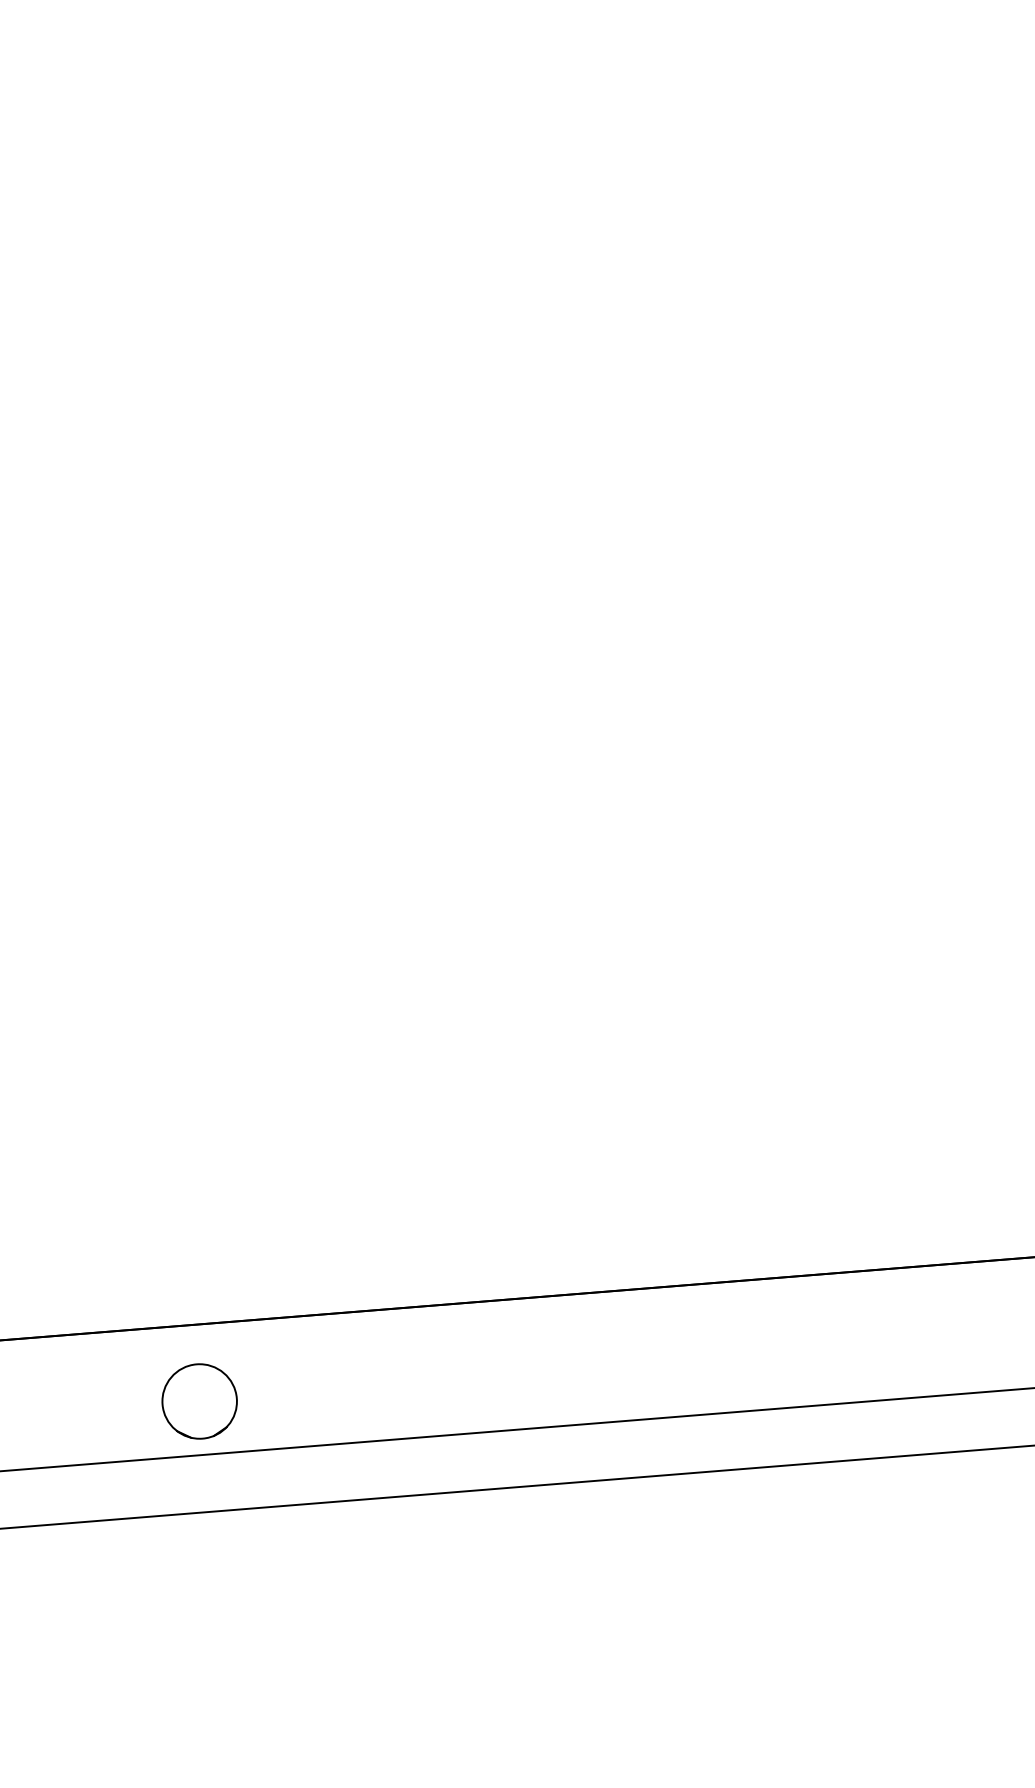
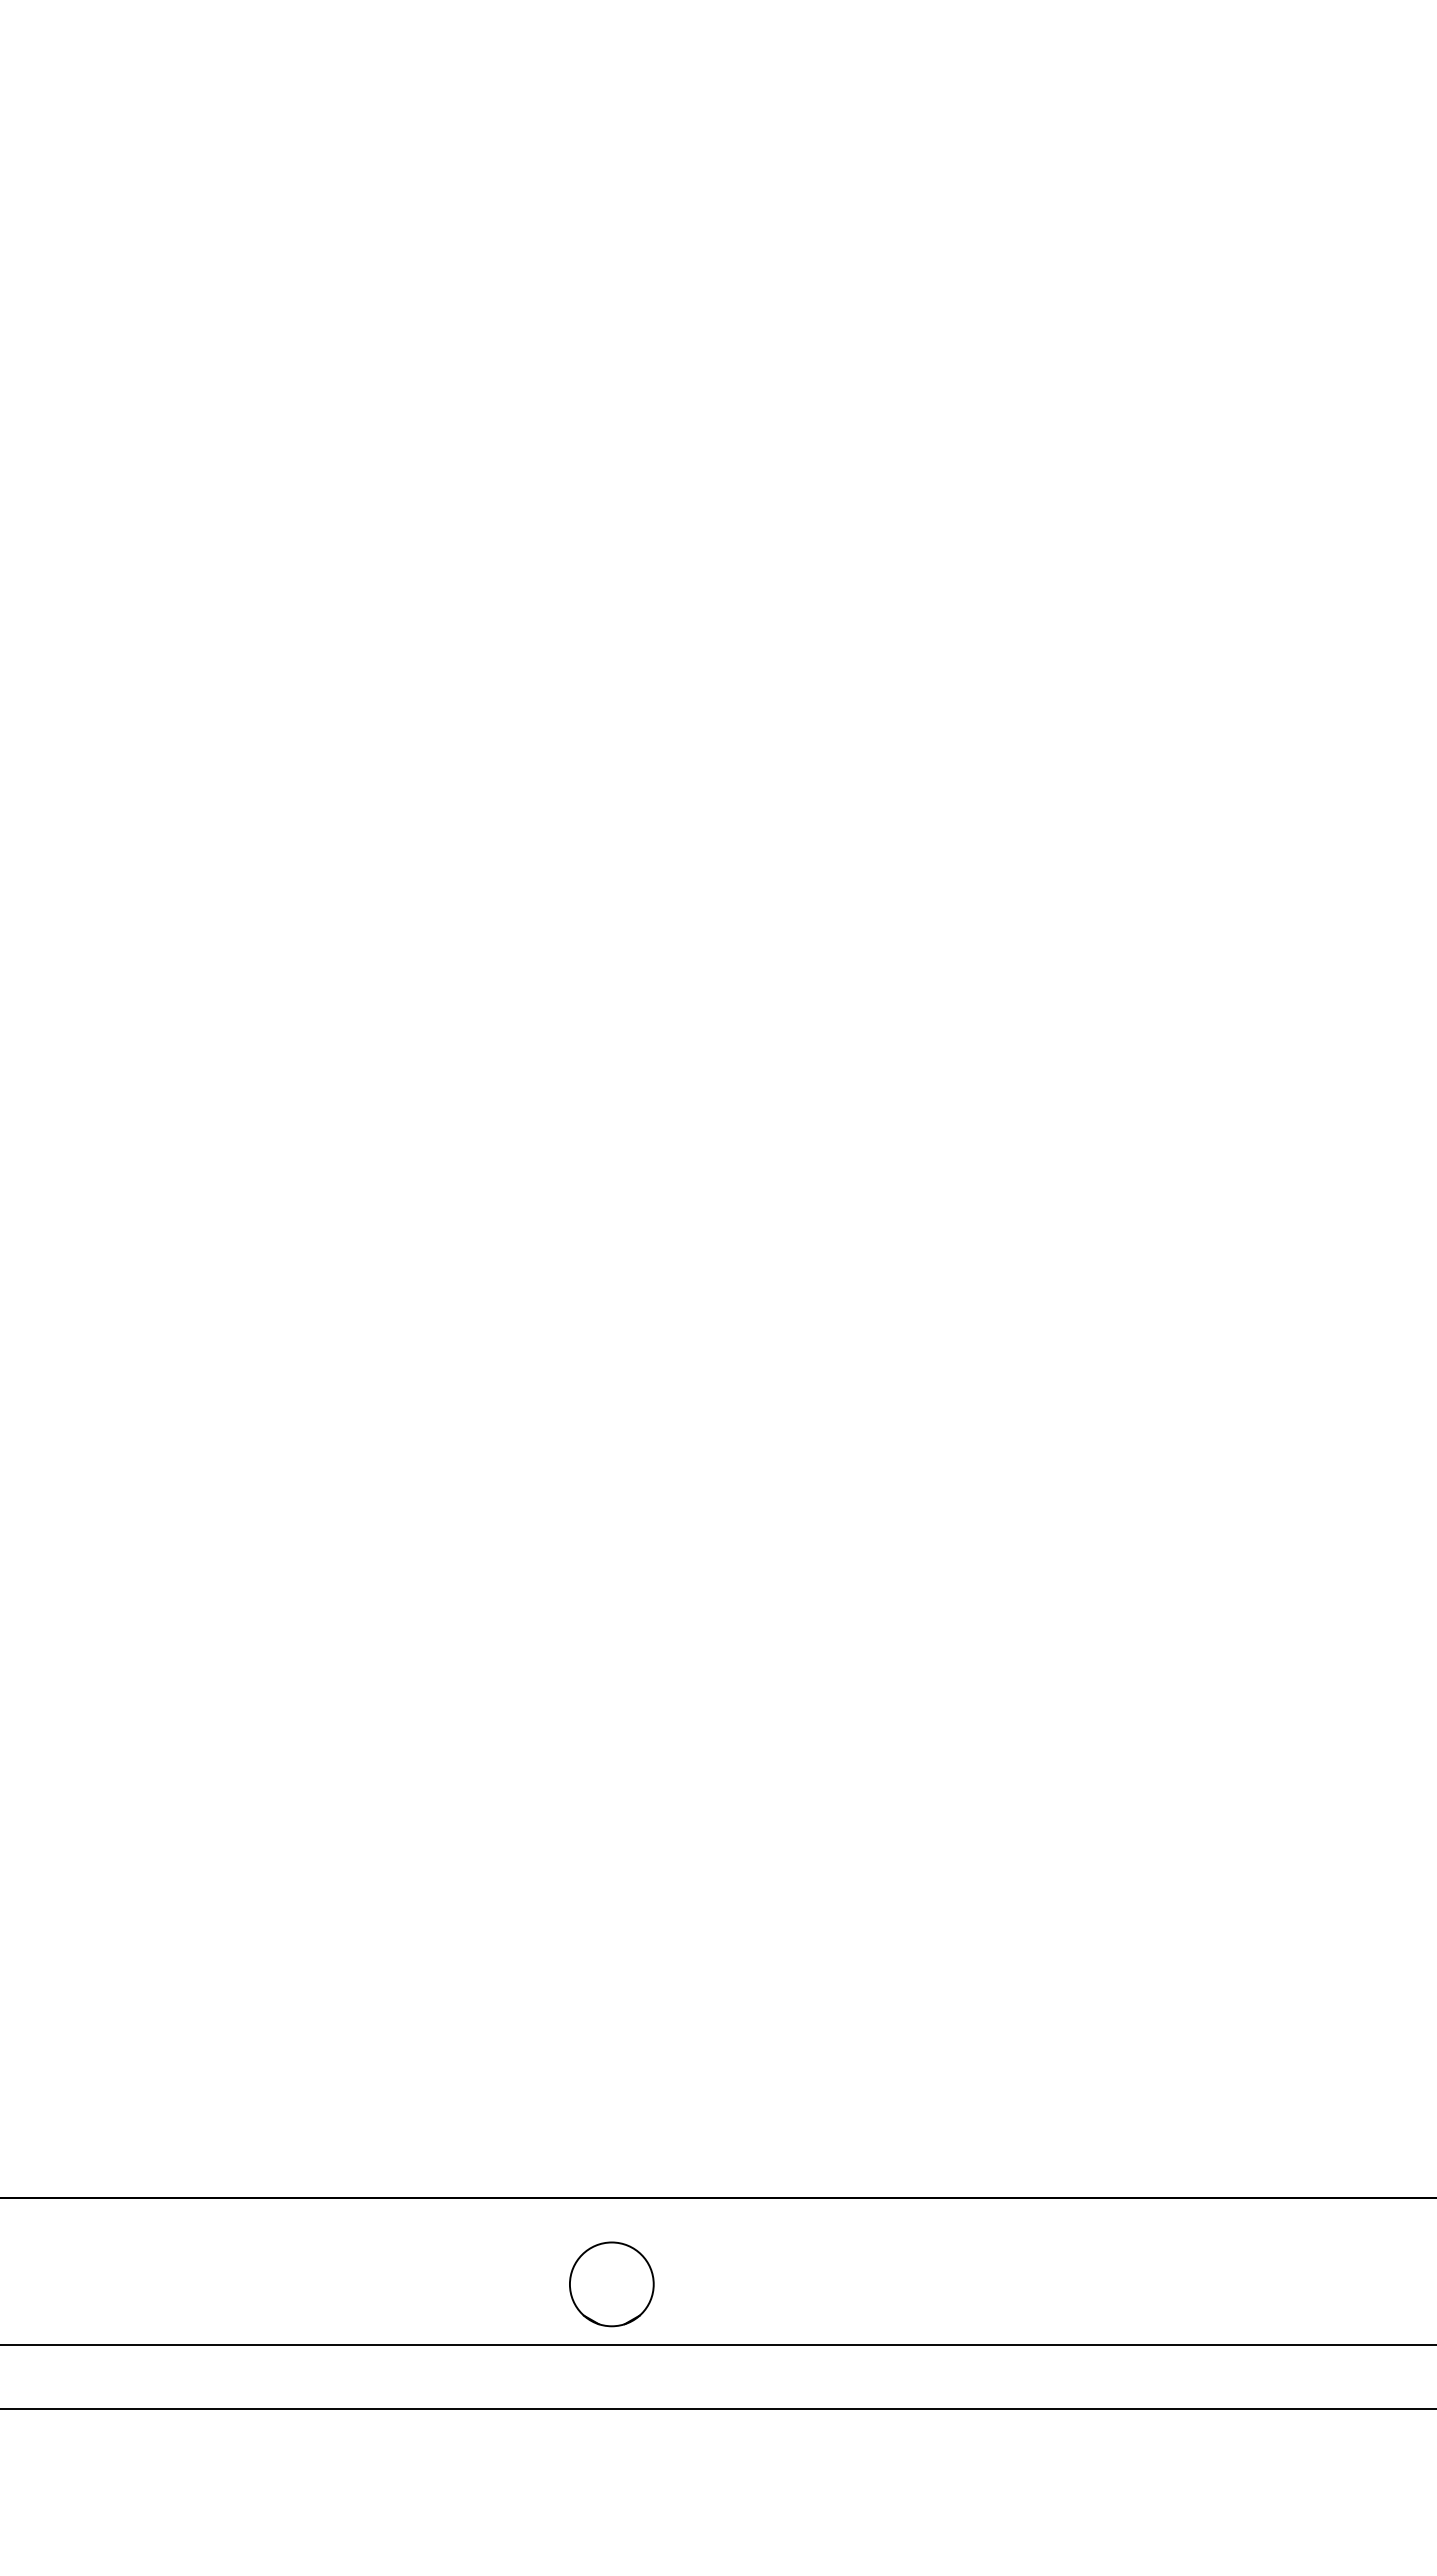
part: (199, 1401) -> (611, 2284), moved

